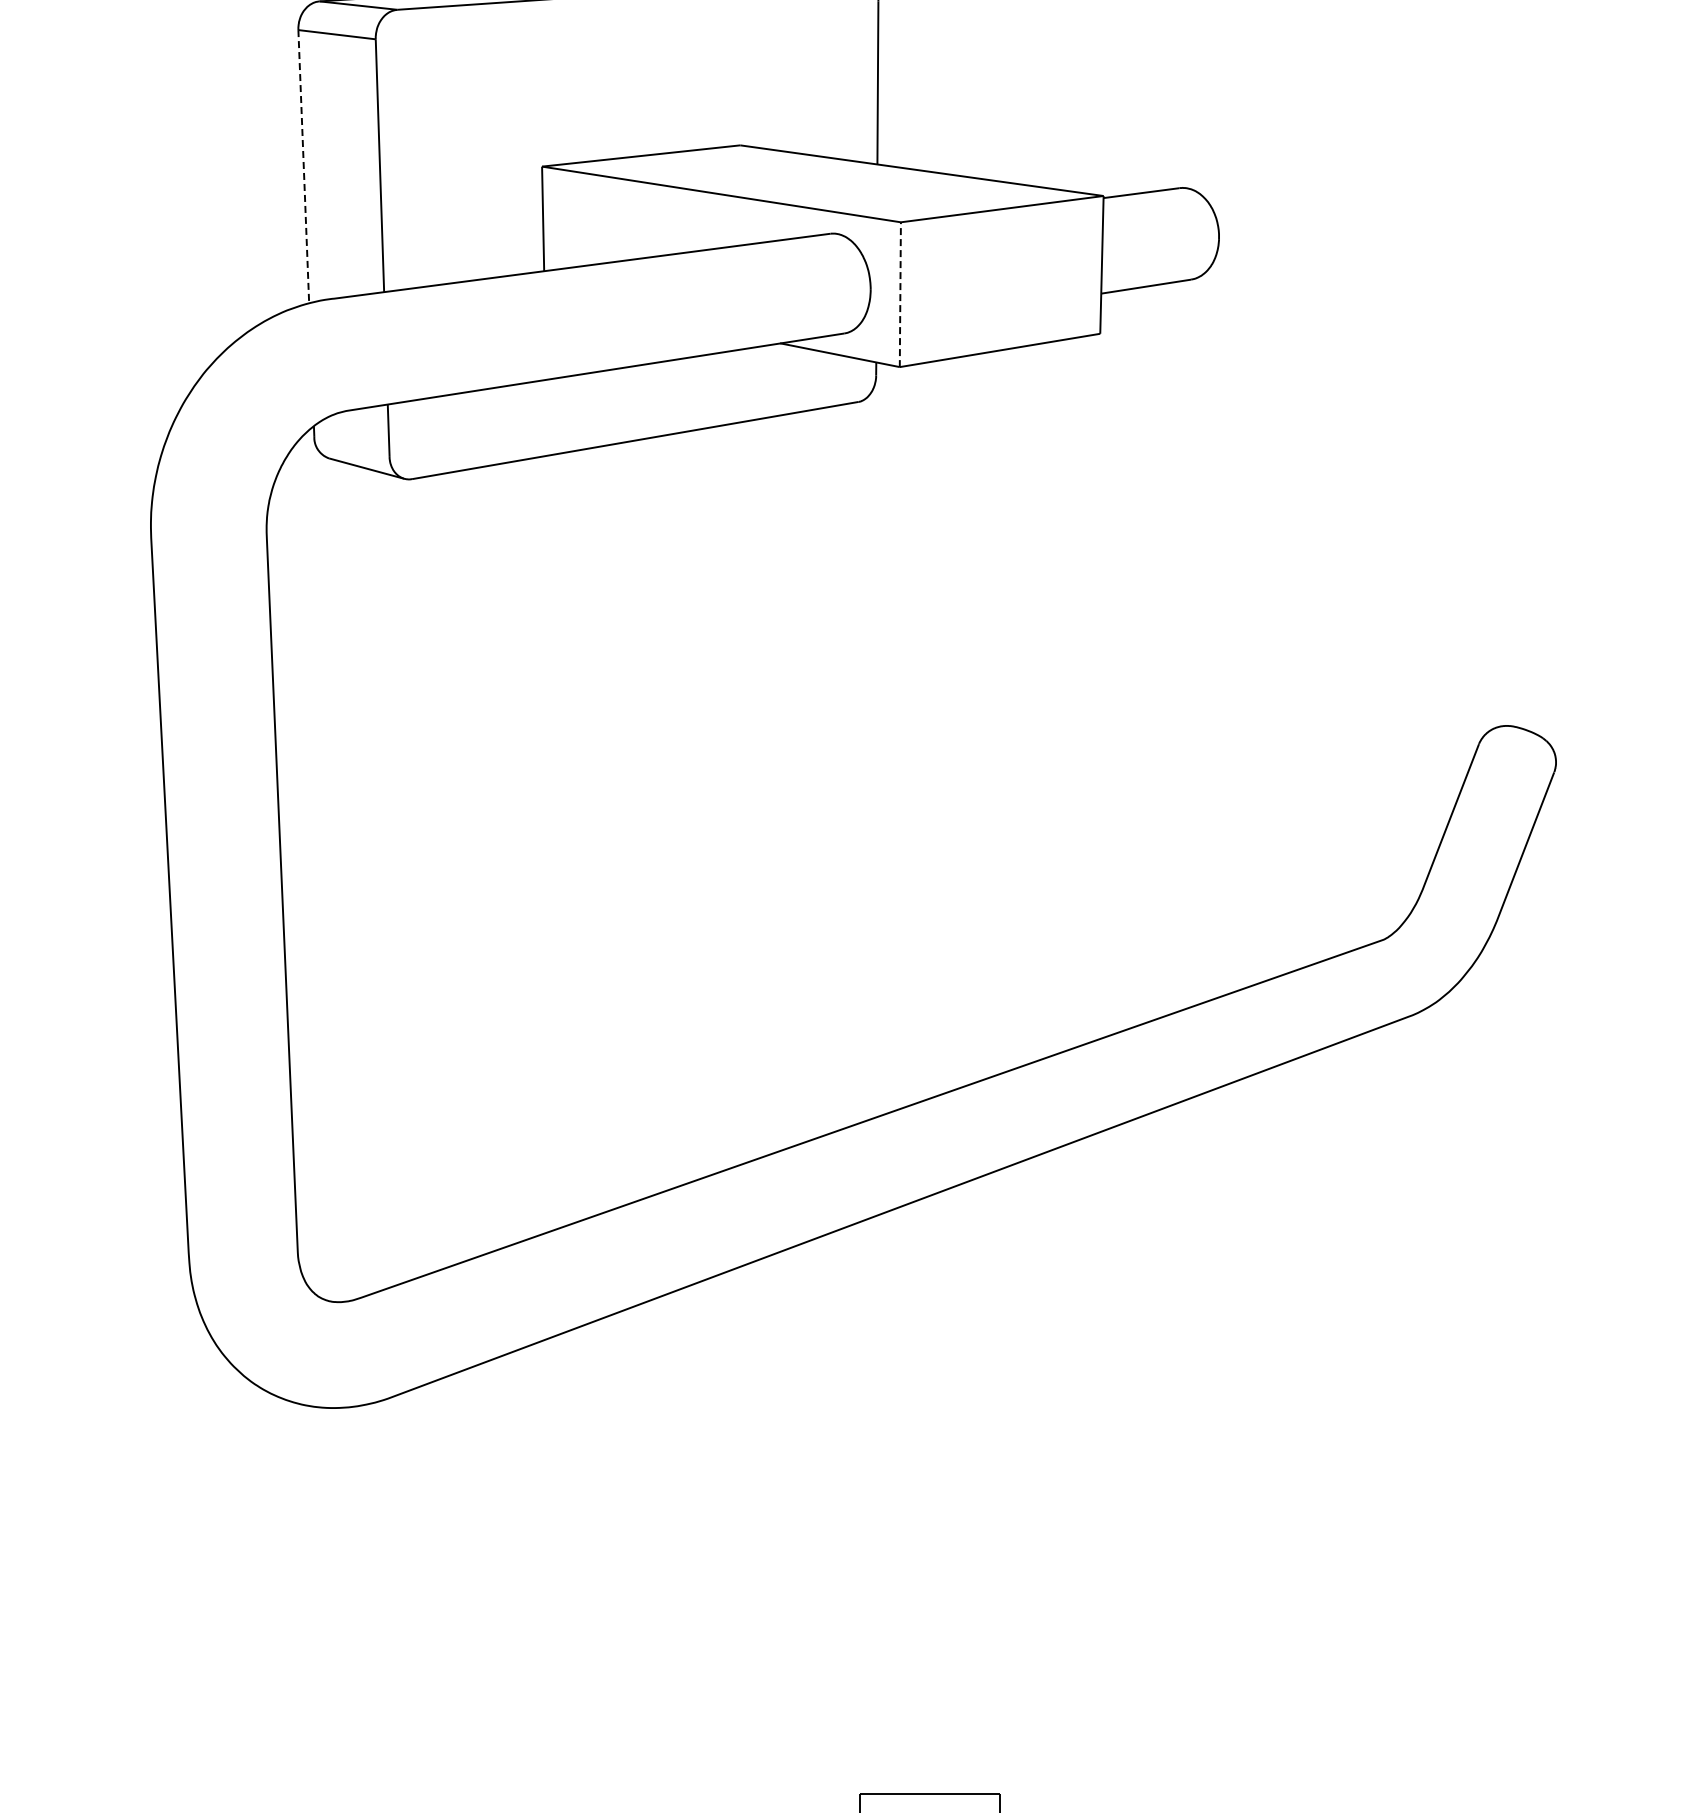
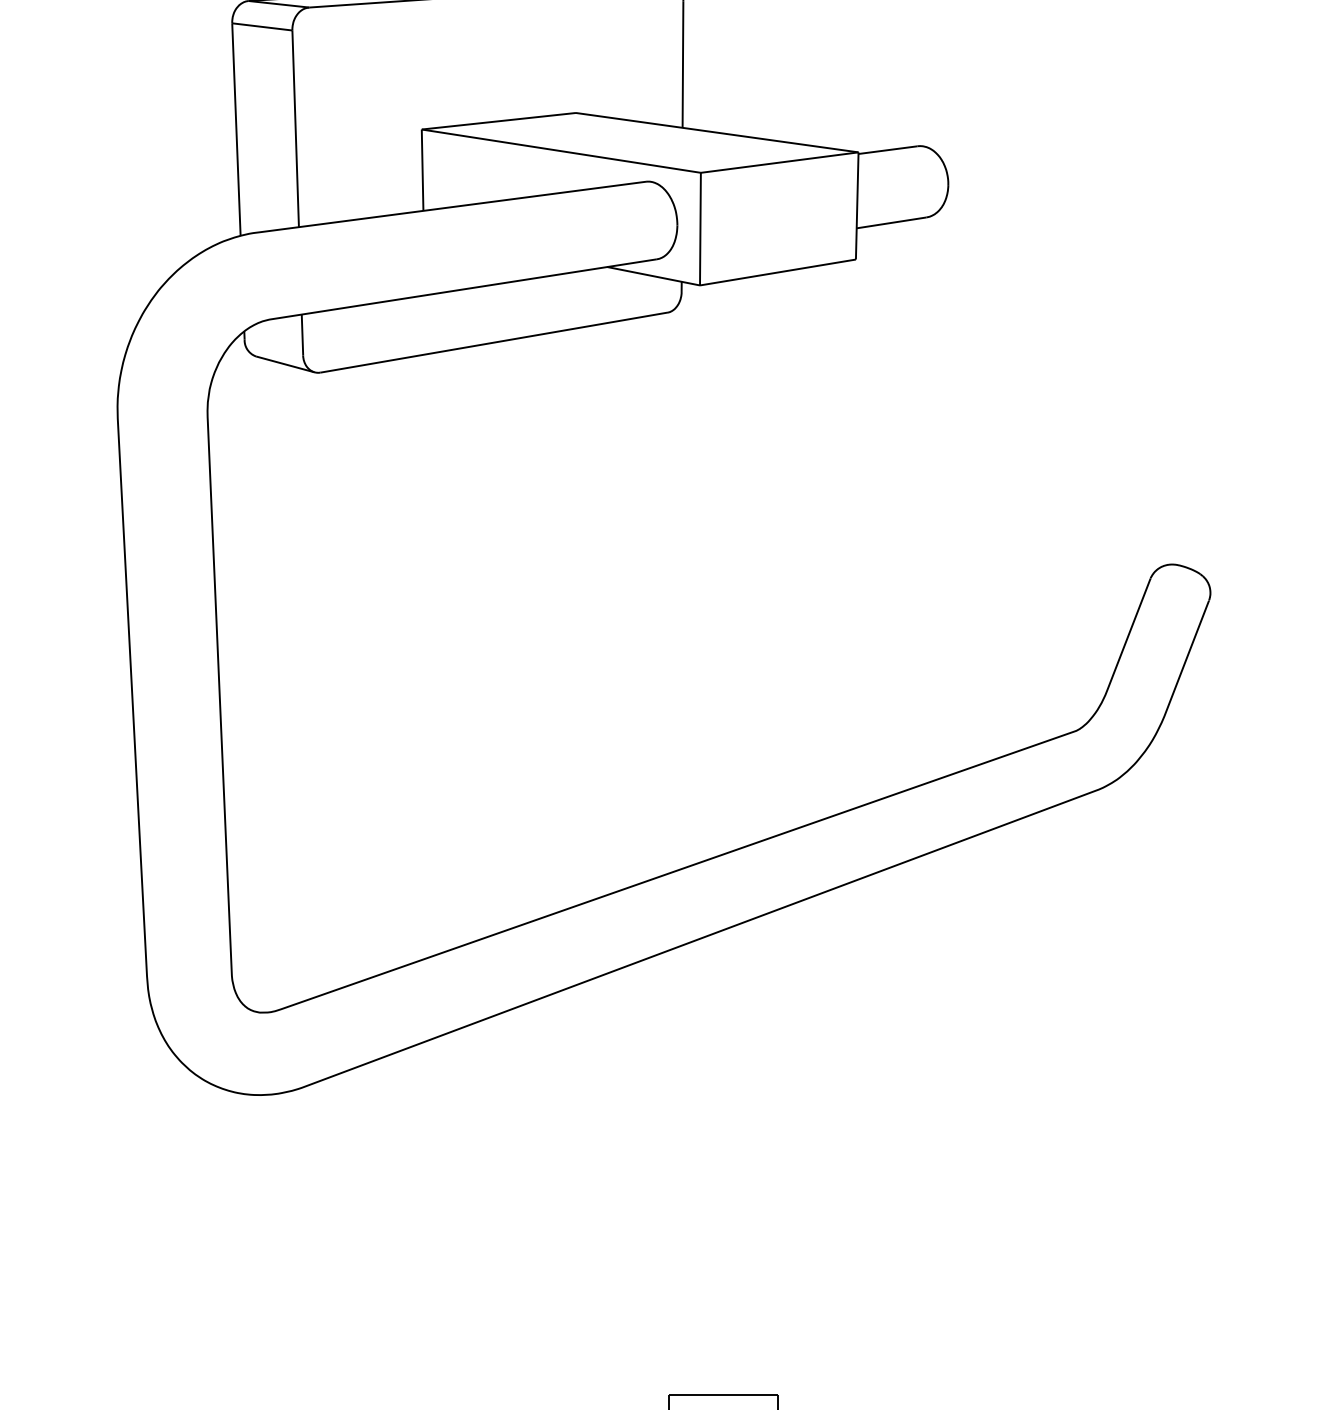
line: (303, 166) -> (236, 129), dashed -> solid
line: (900, 294) -> (700, 228), dashed -> solid

